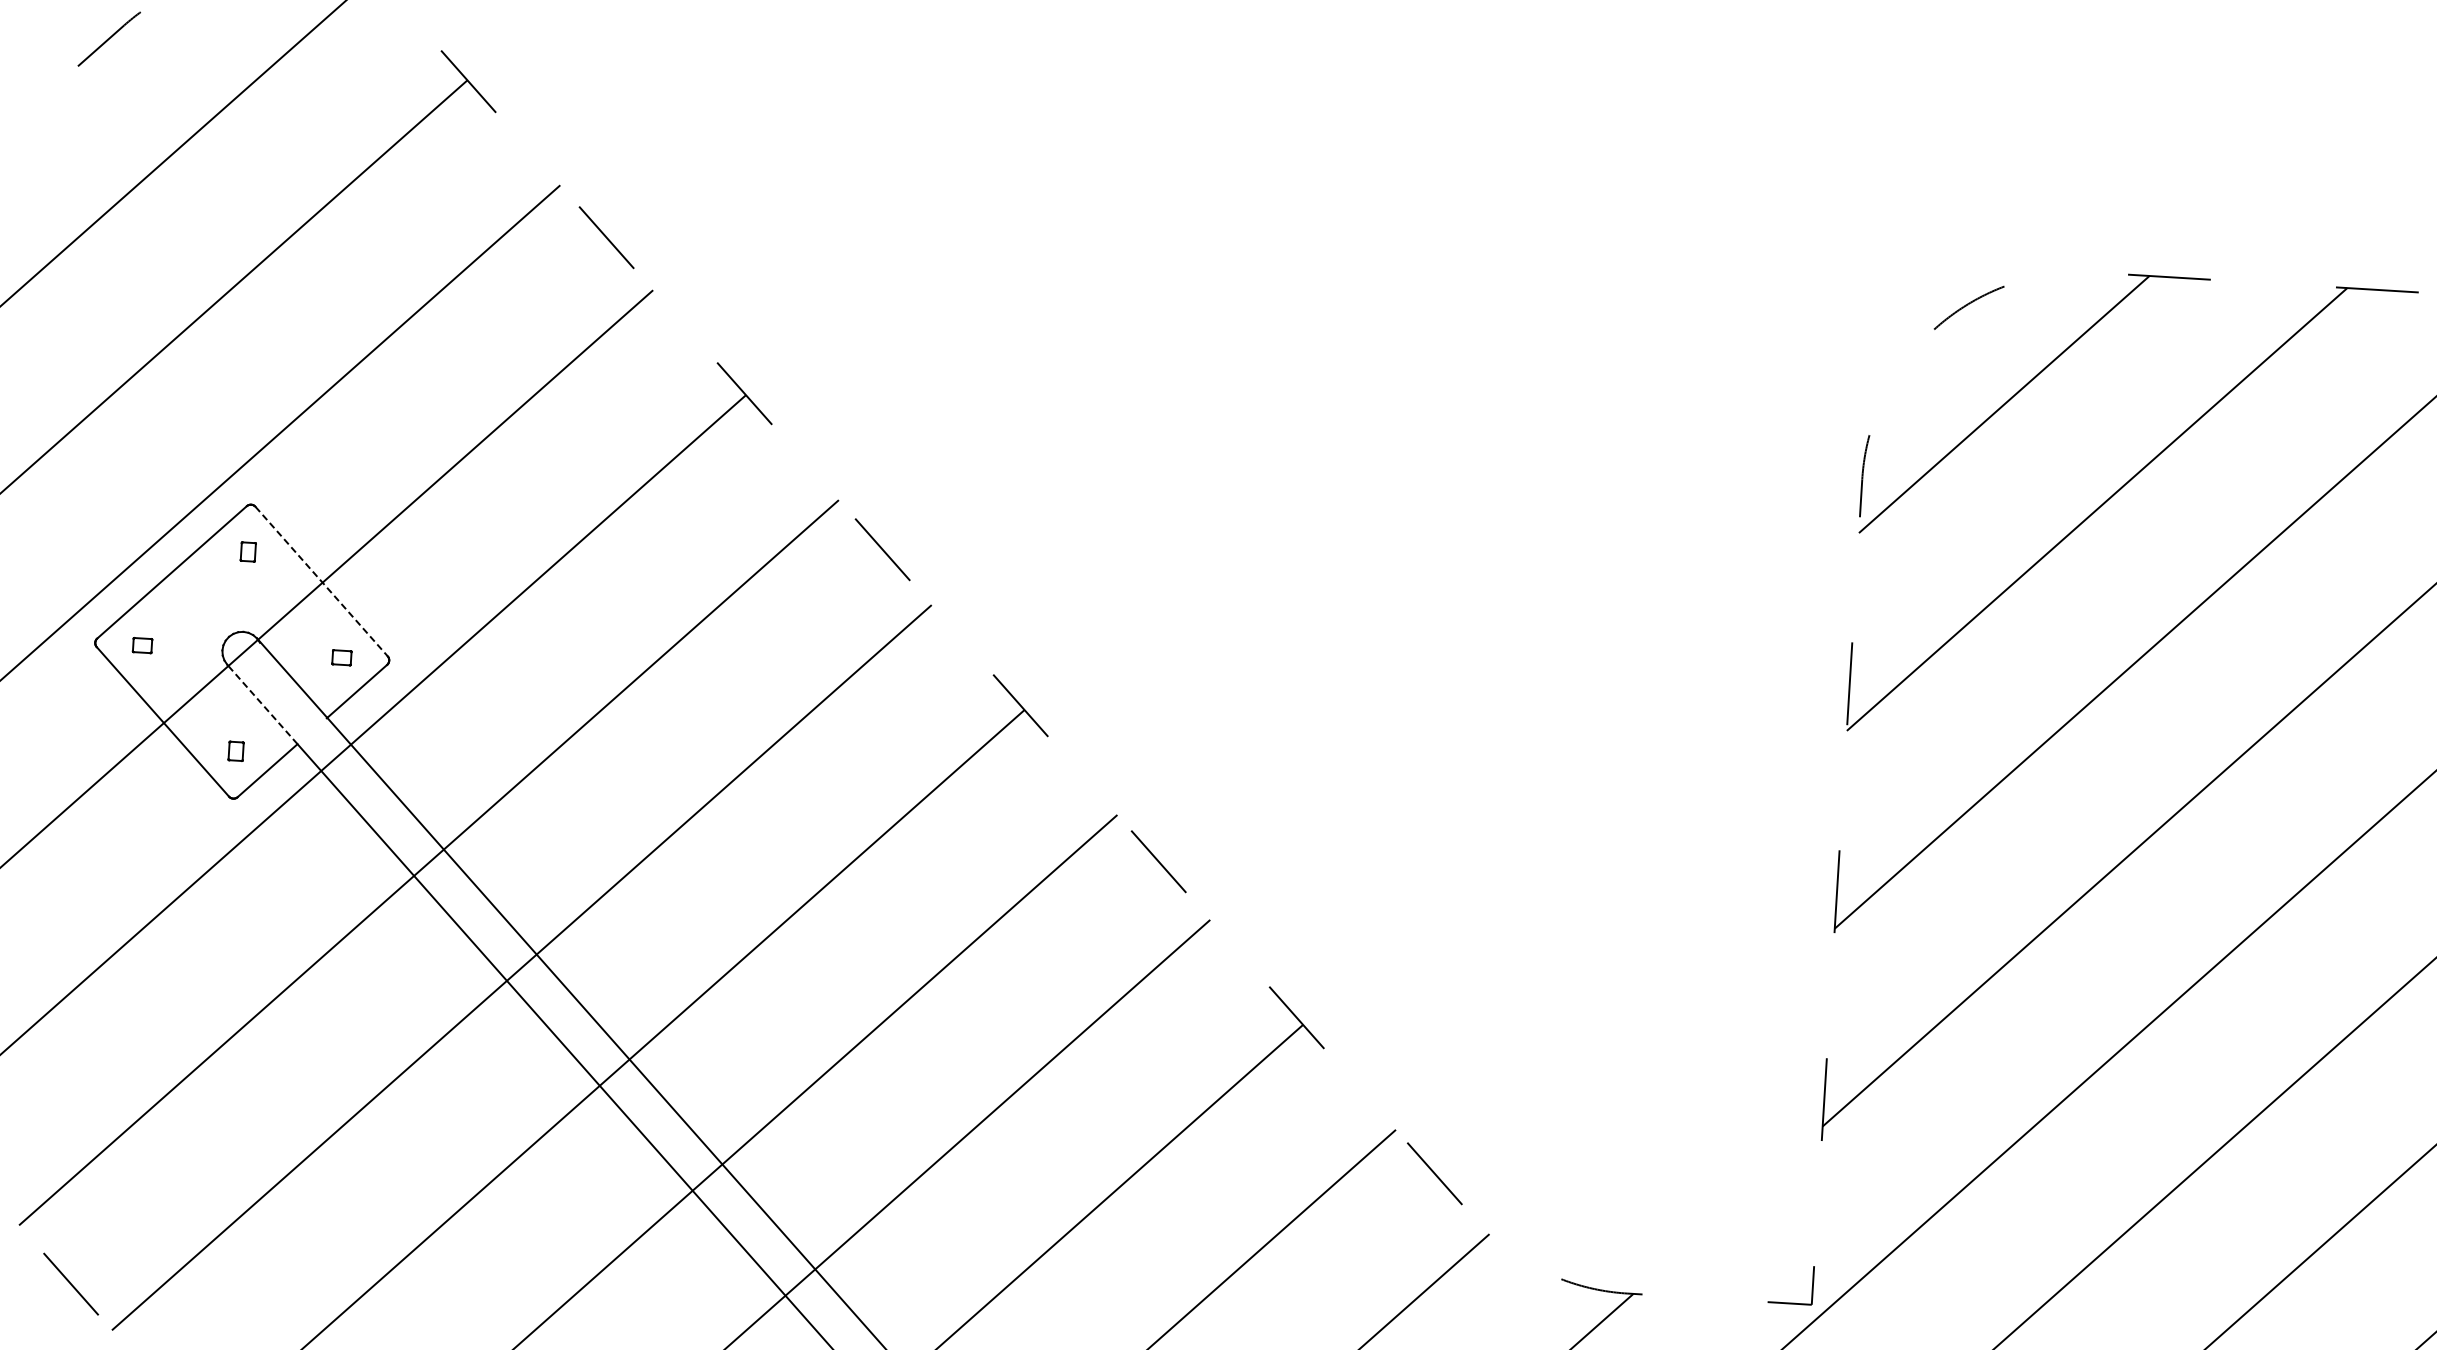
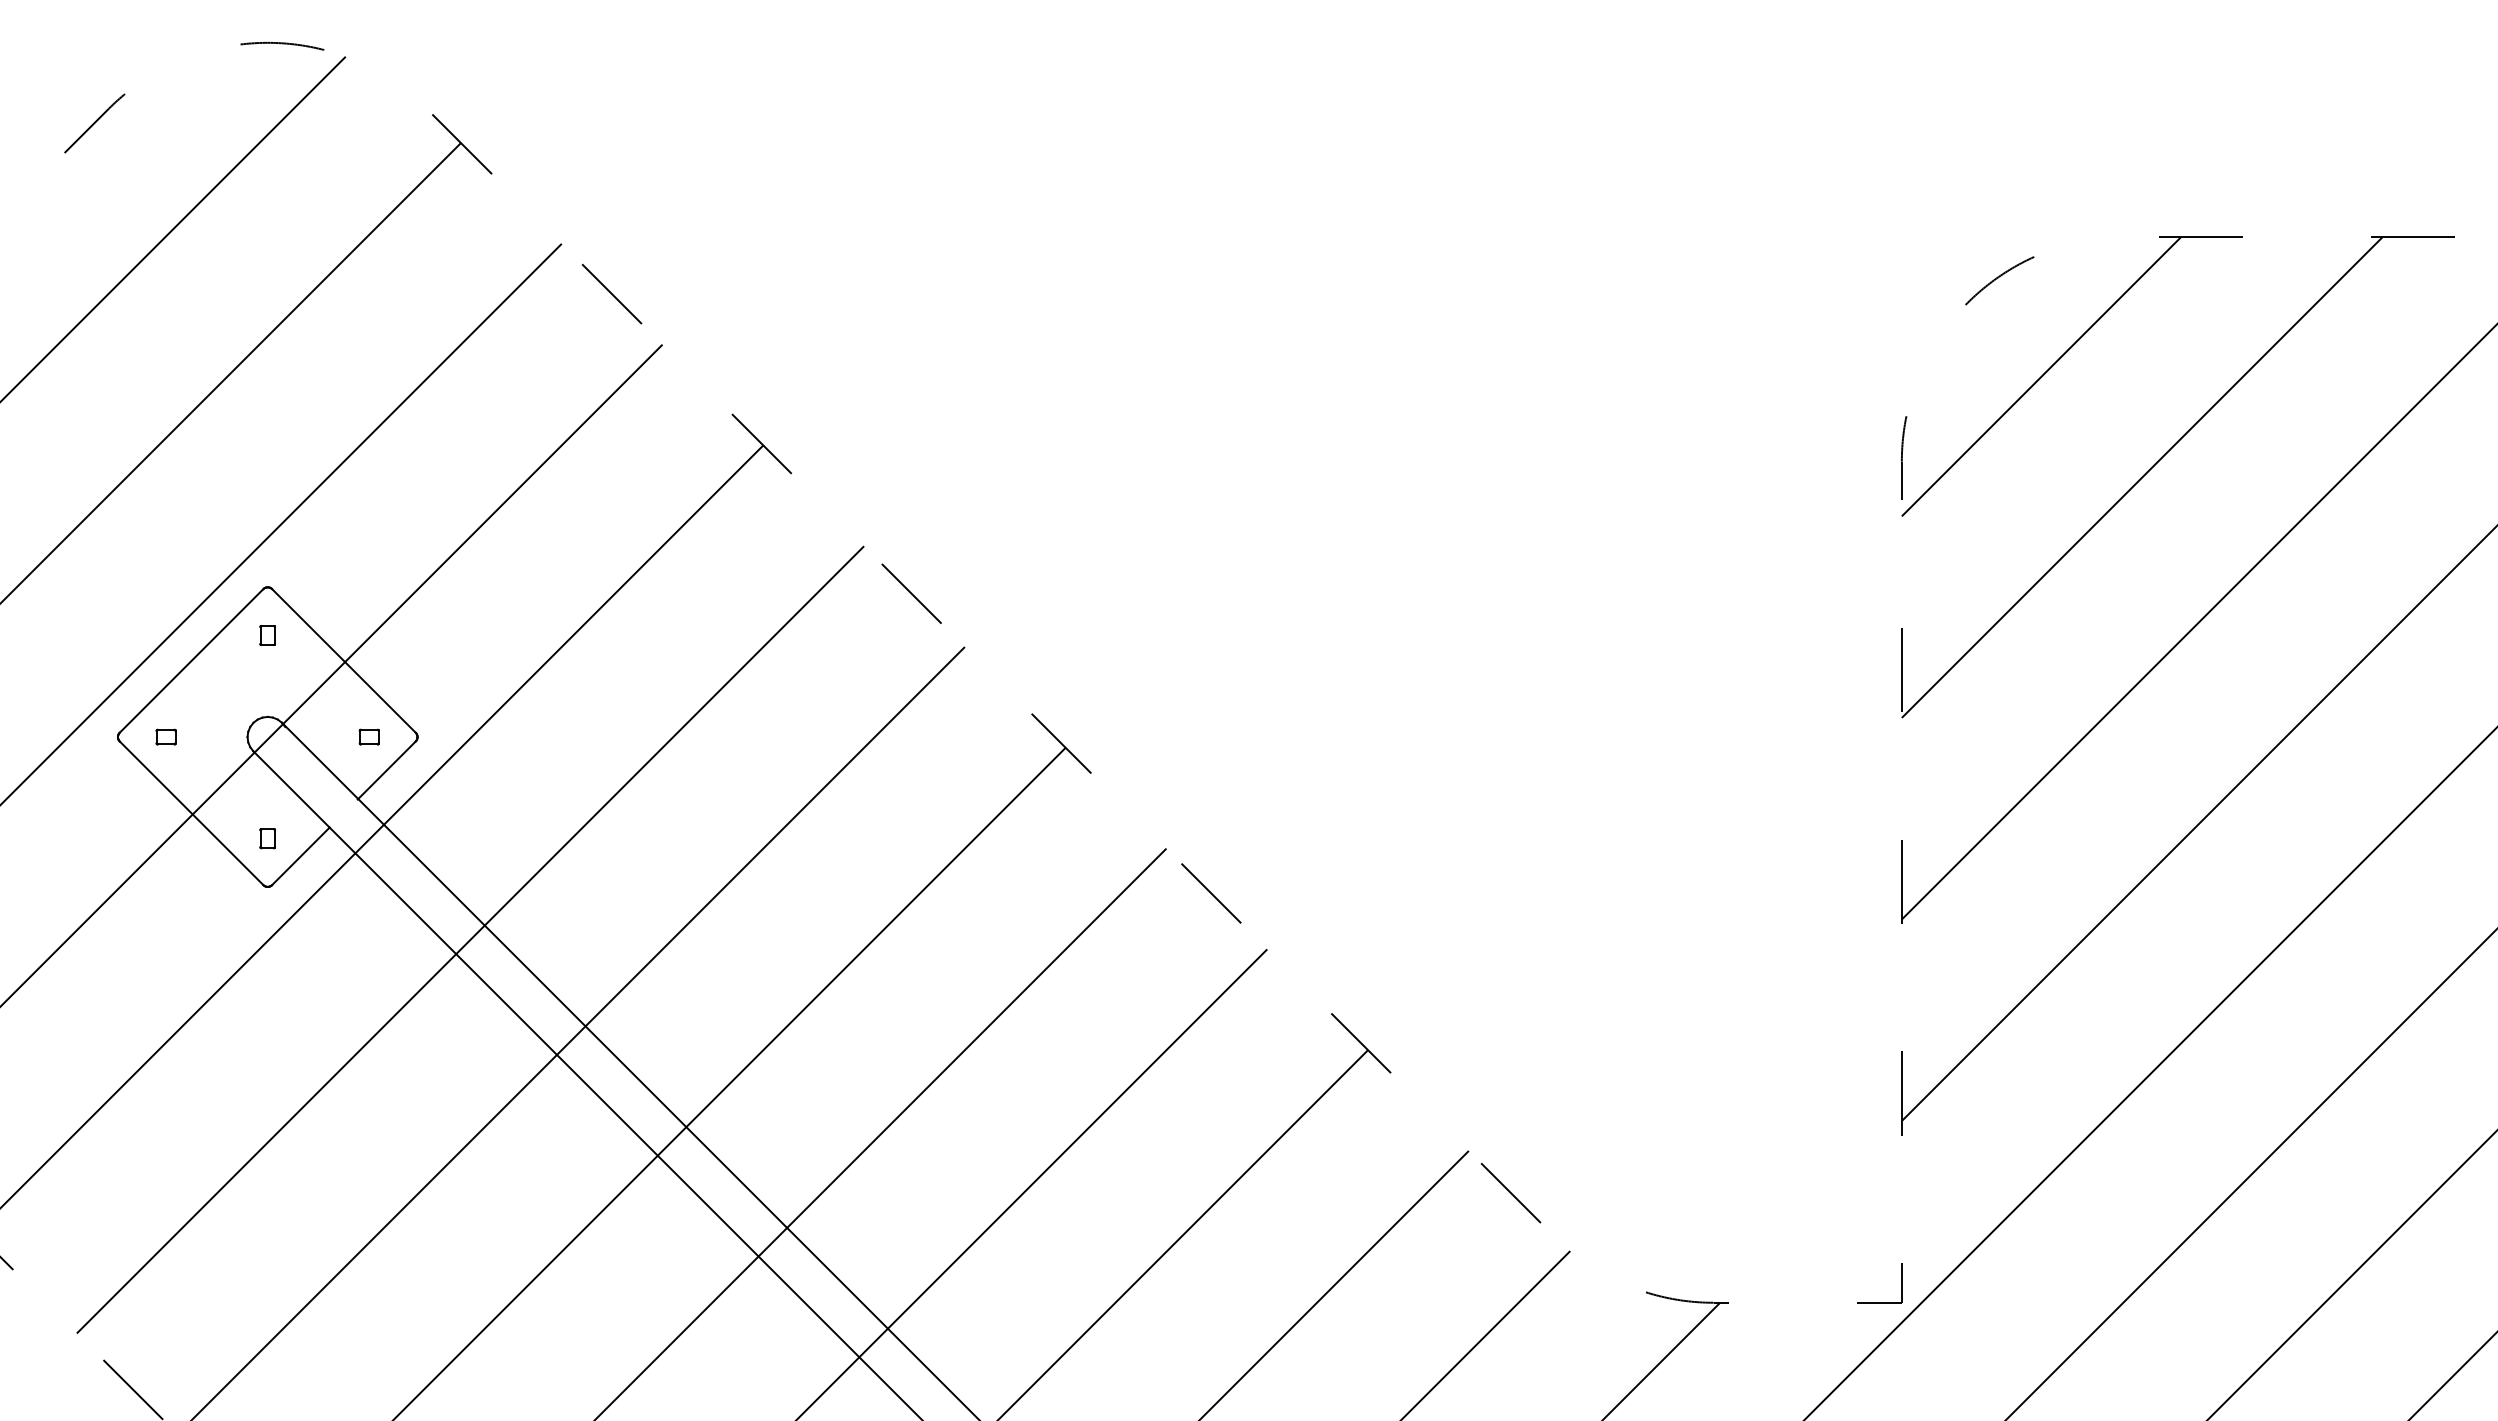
line: (322, 582) -> (344, 661), dashed -> solid
line: (262, 704) -> (291, 789), dashed -> solid

